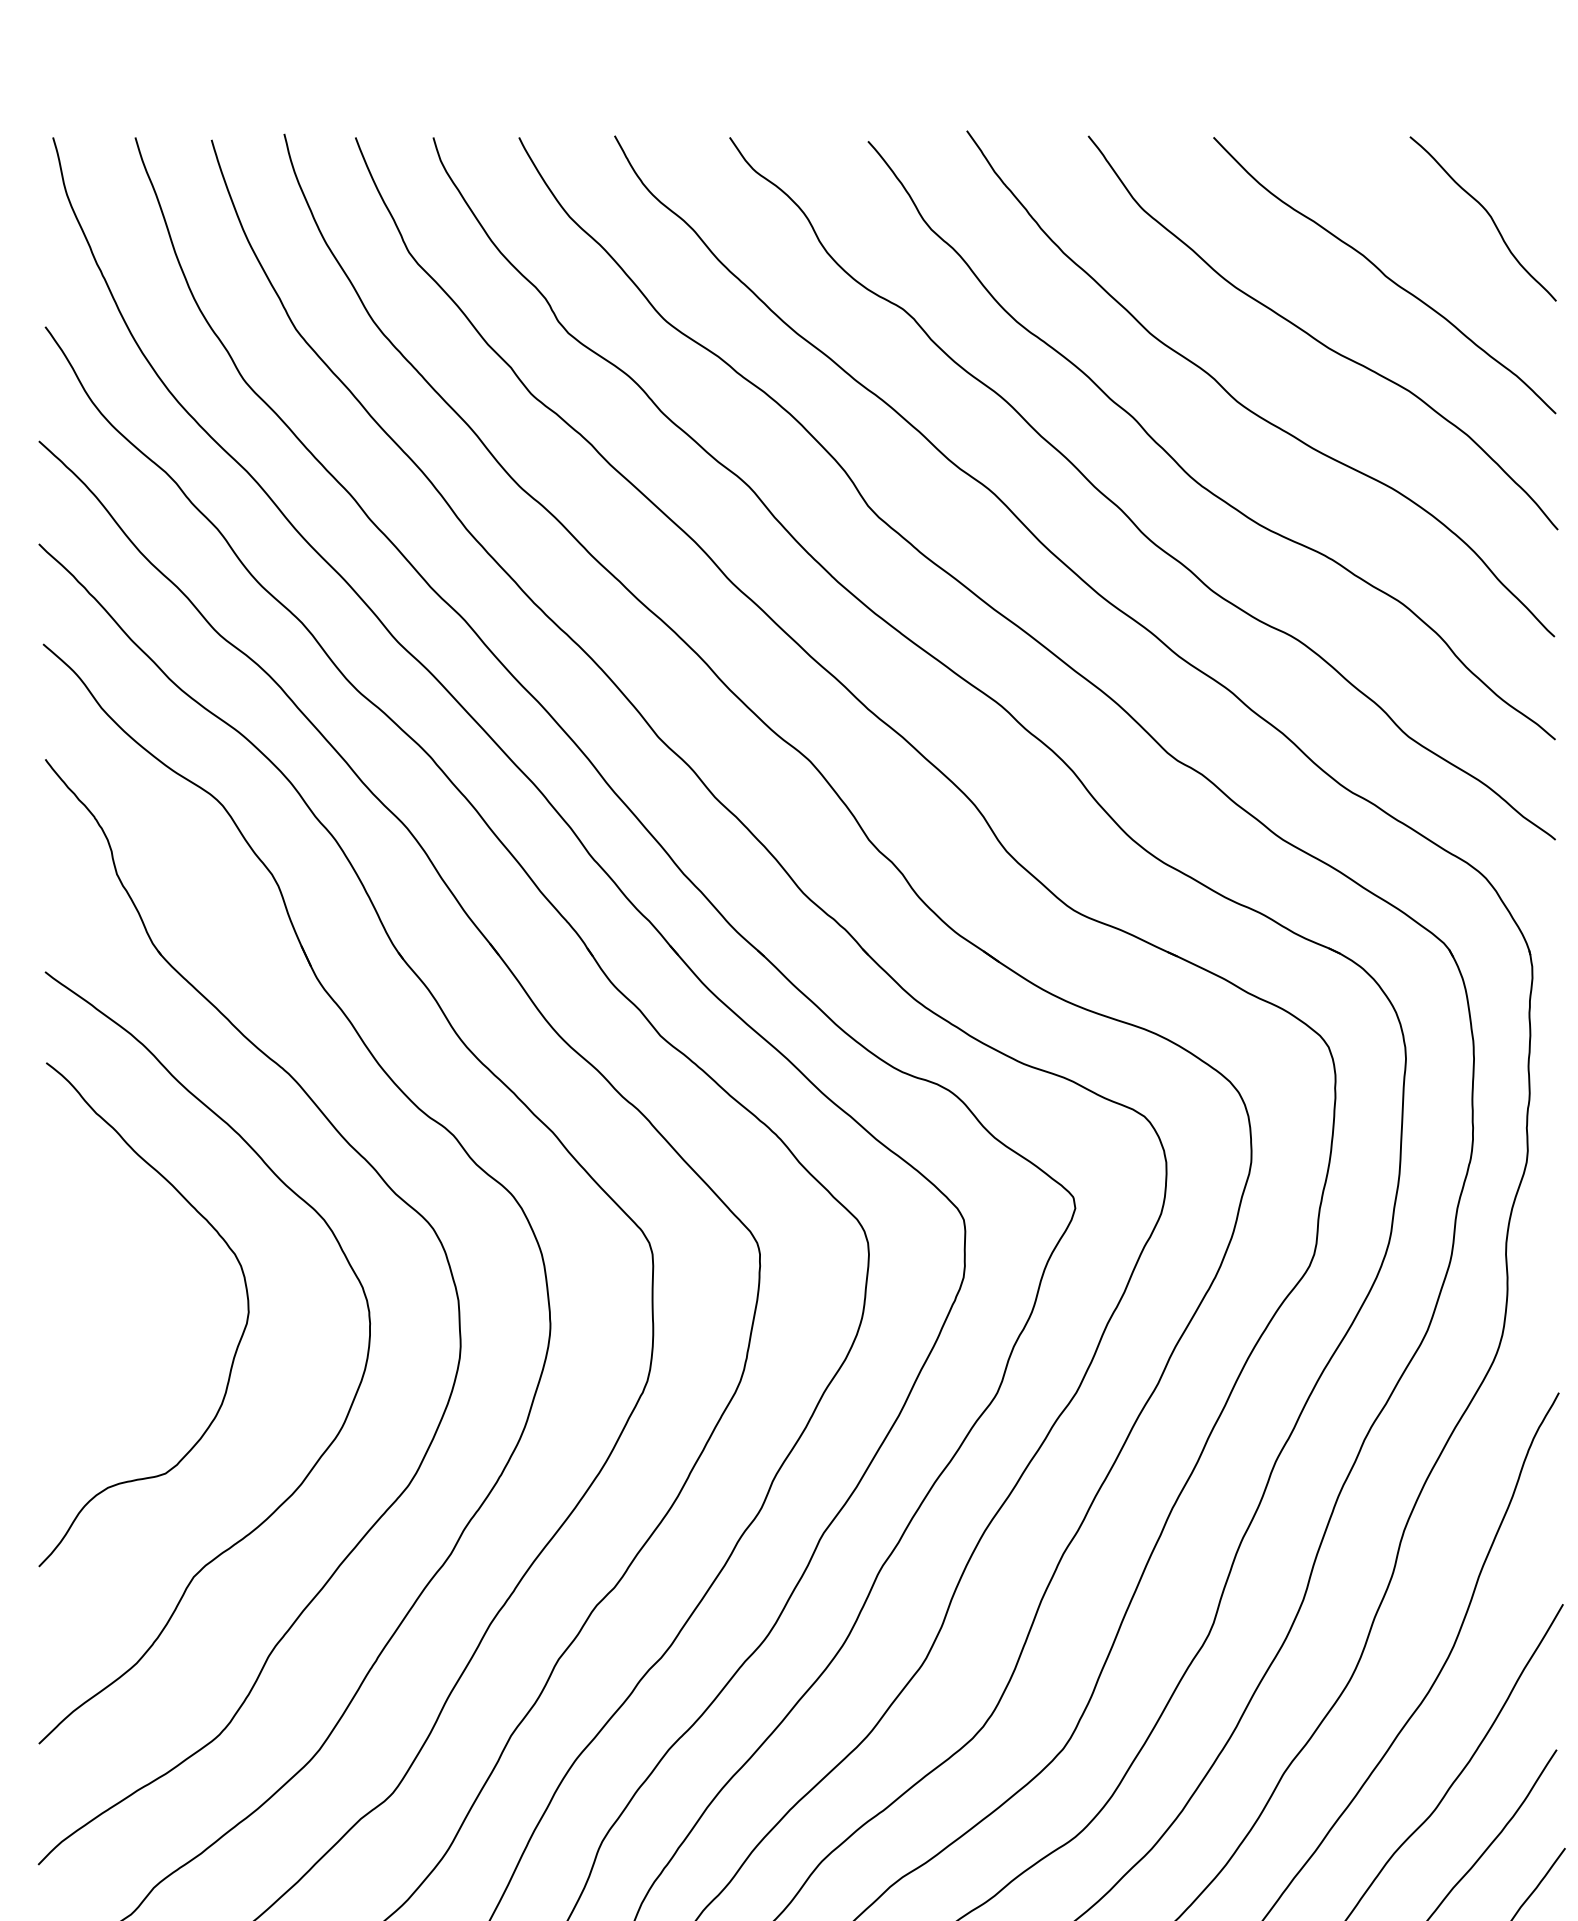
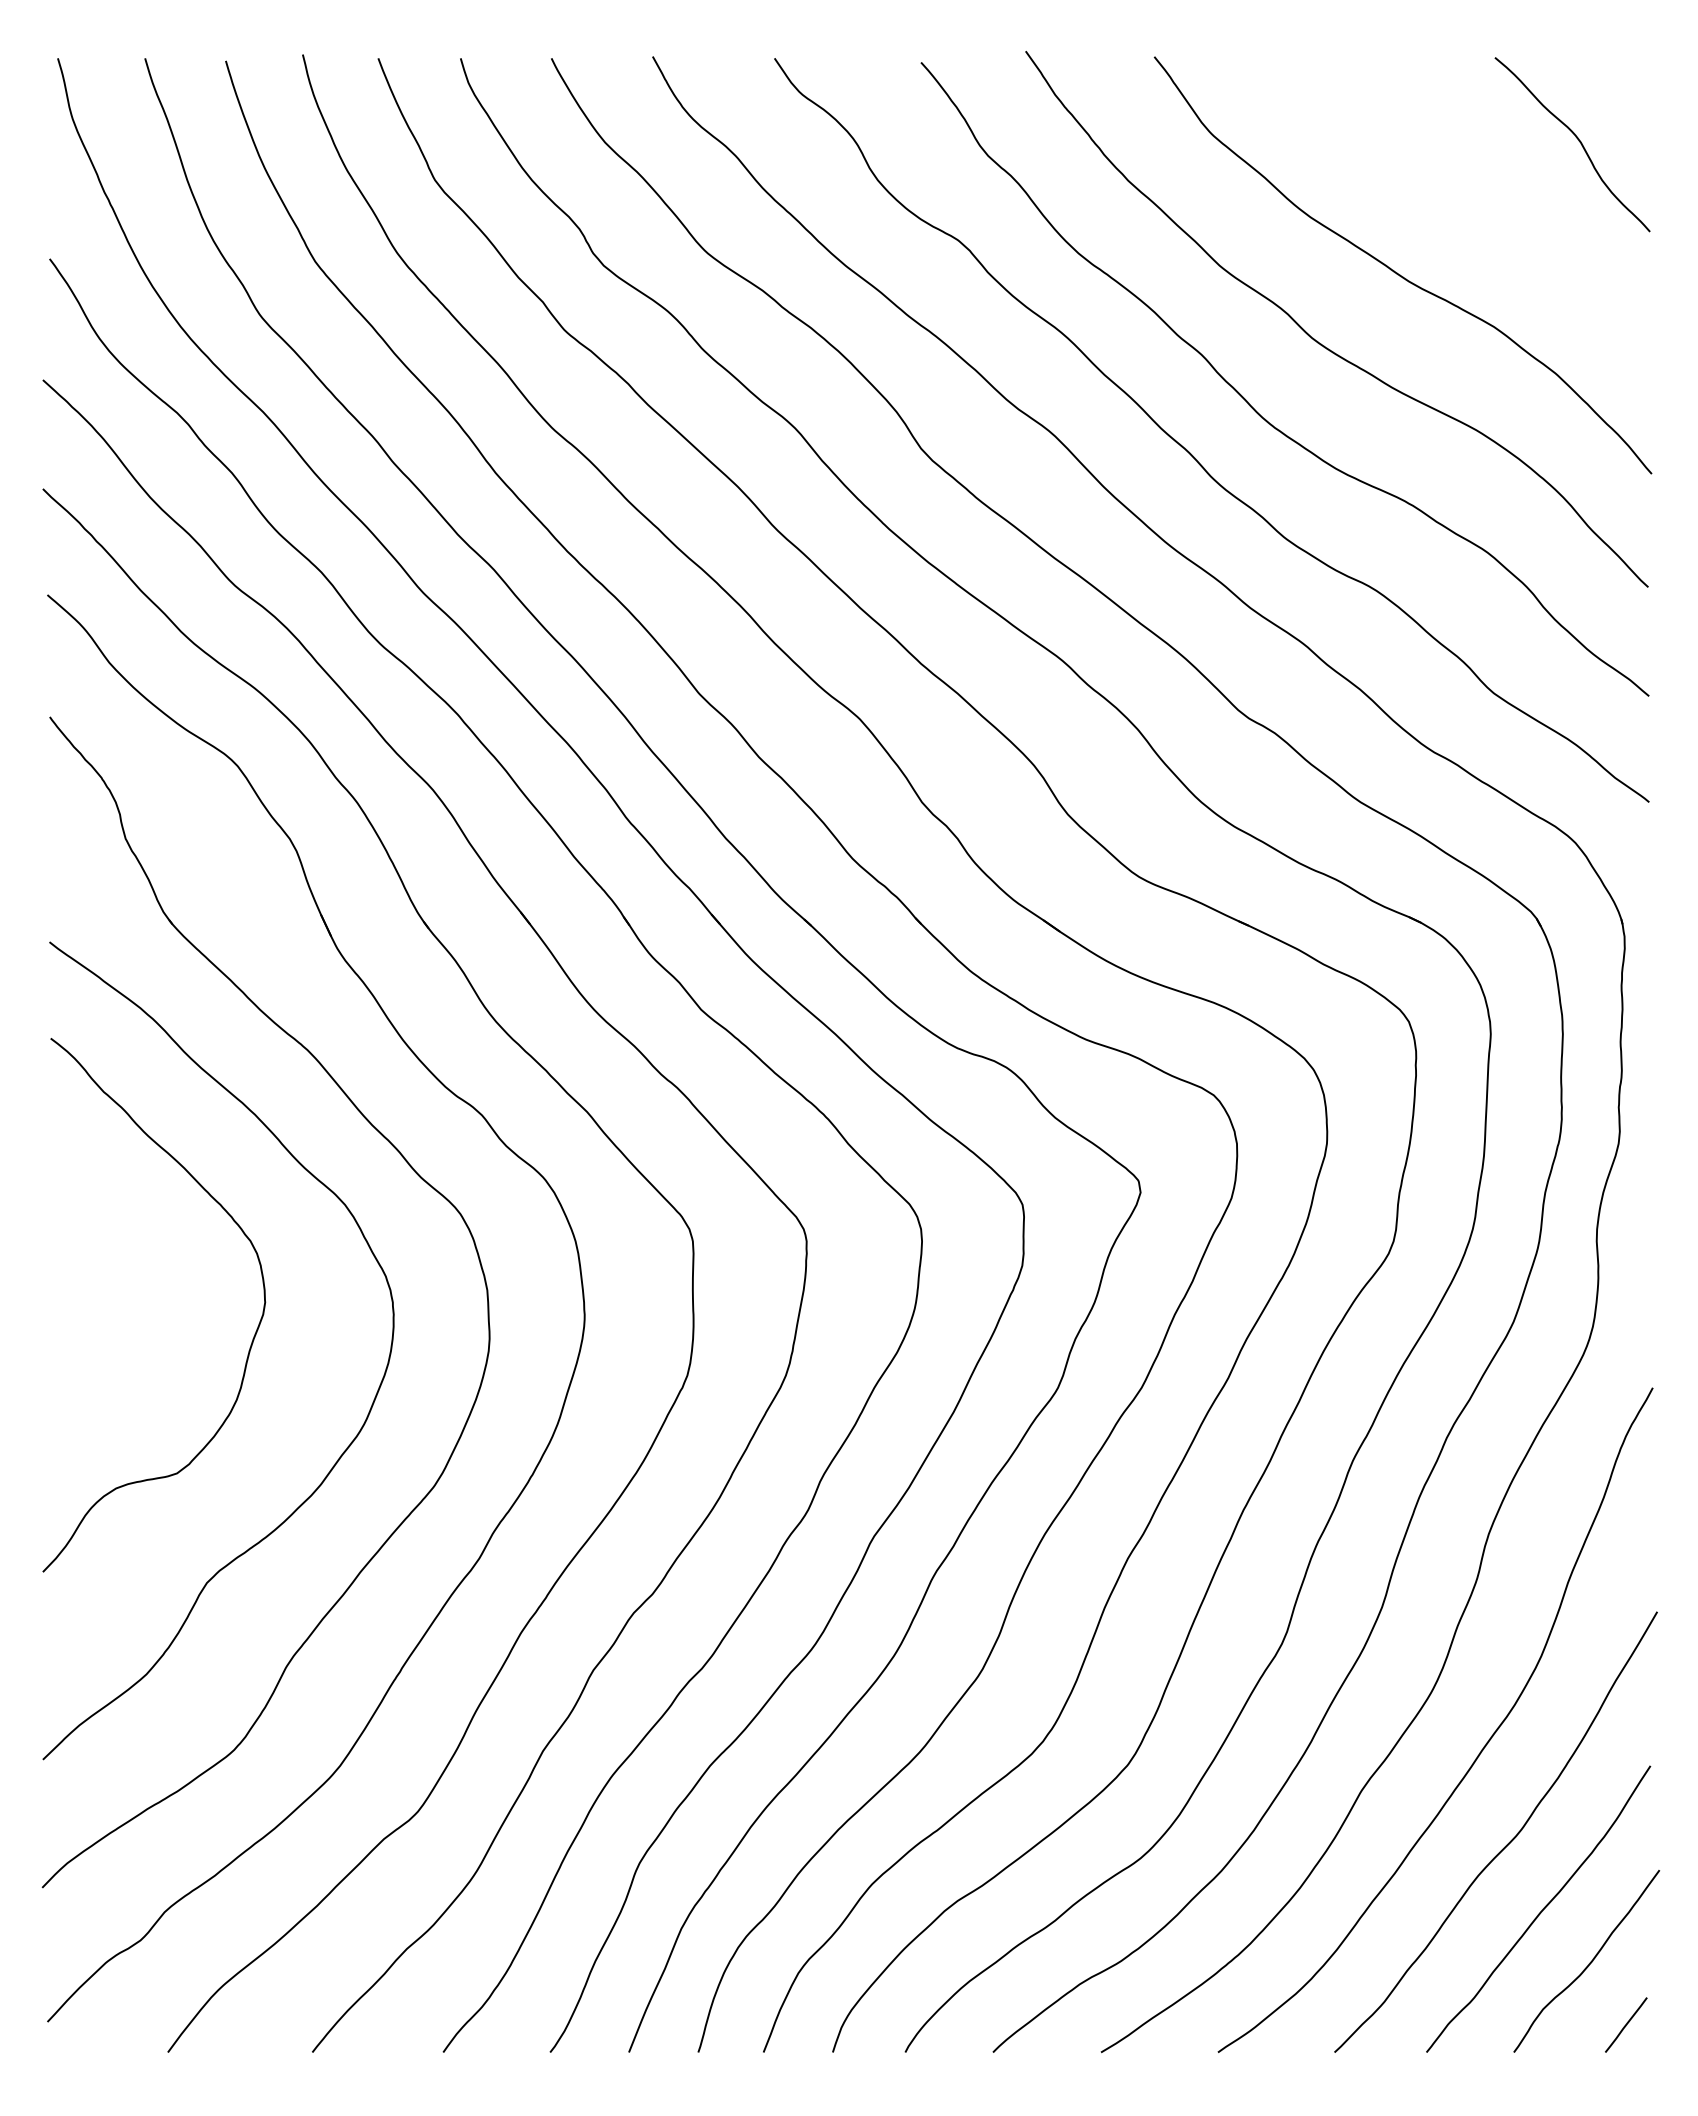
curve: (1384, 275) -> (1468, 204), removed

